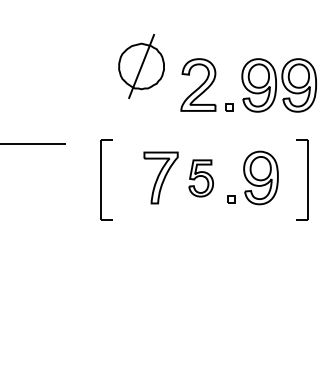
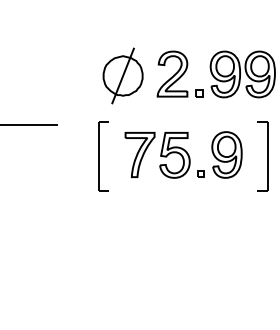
part: (140, 65) -> (122, 75), moved
part: (200, 178) -> (174, 155), size x1.43
part: (106, 179) -> (103, 156), moved

